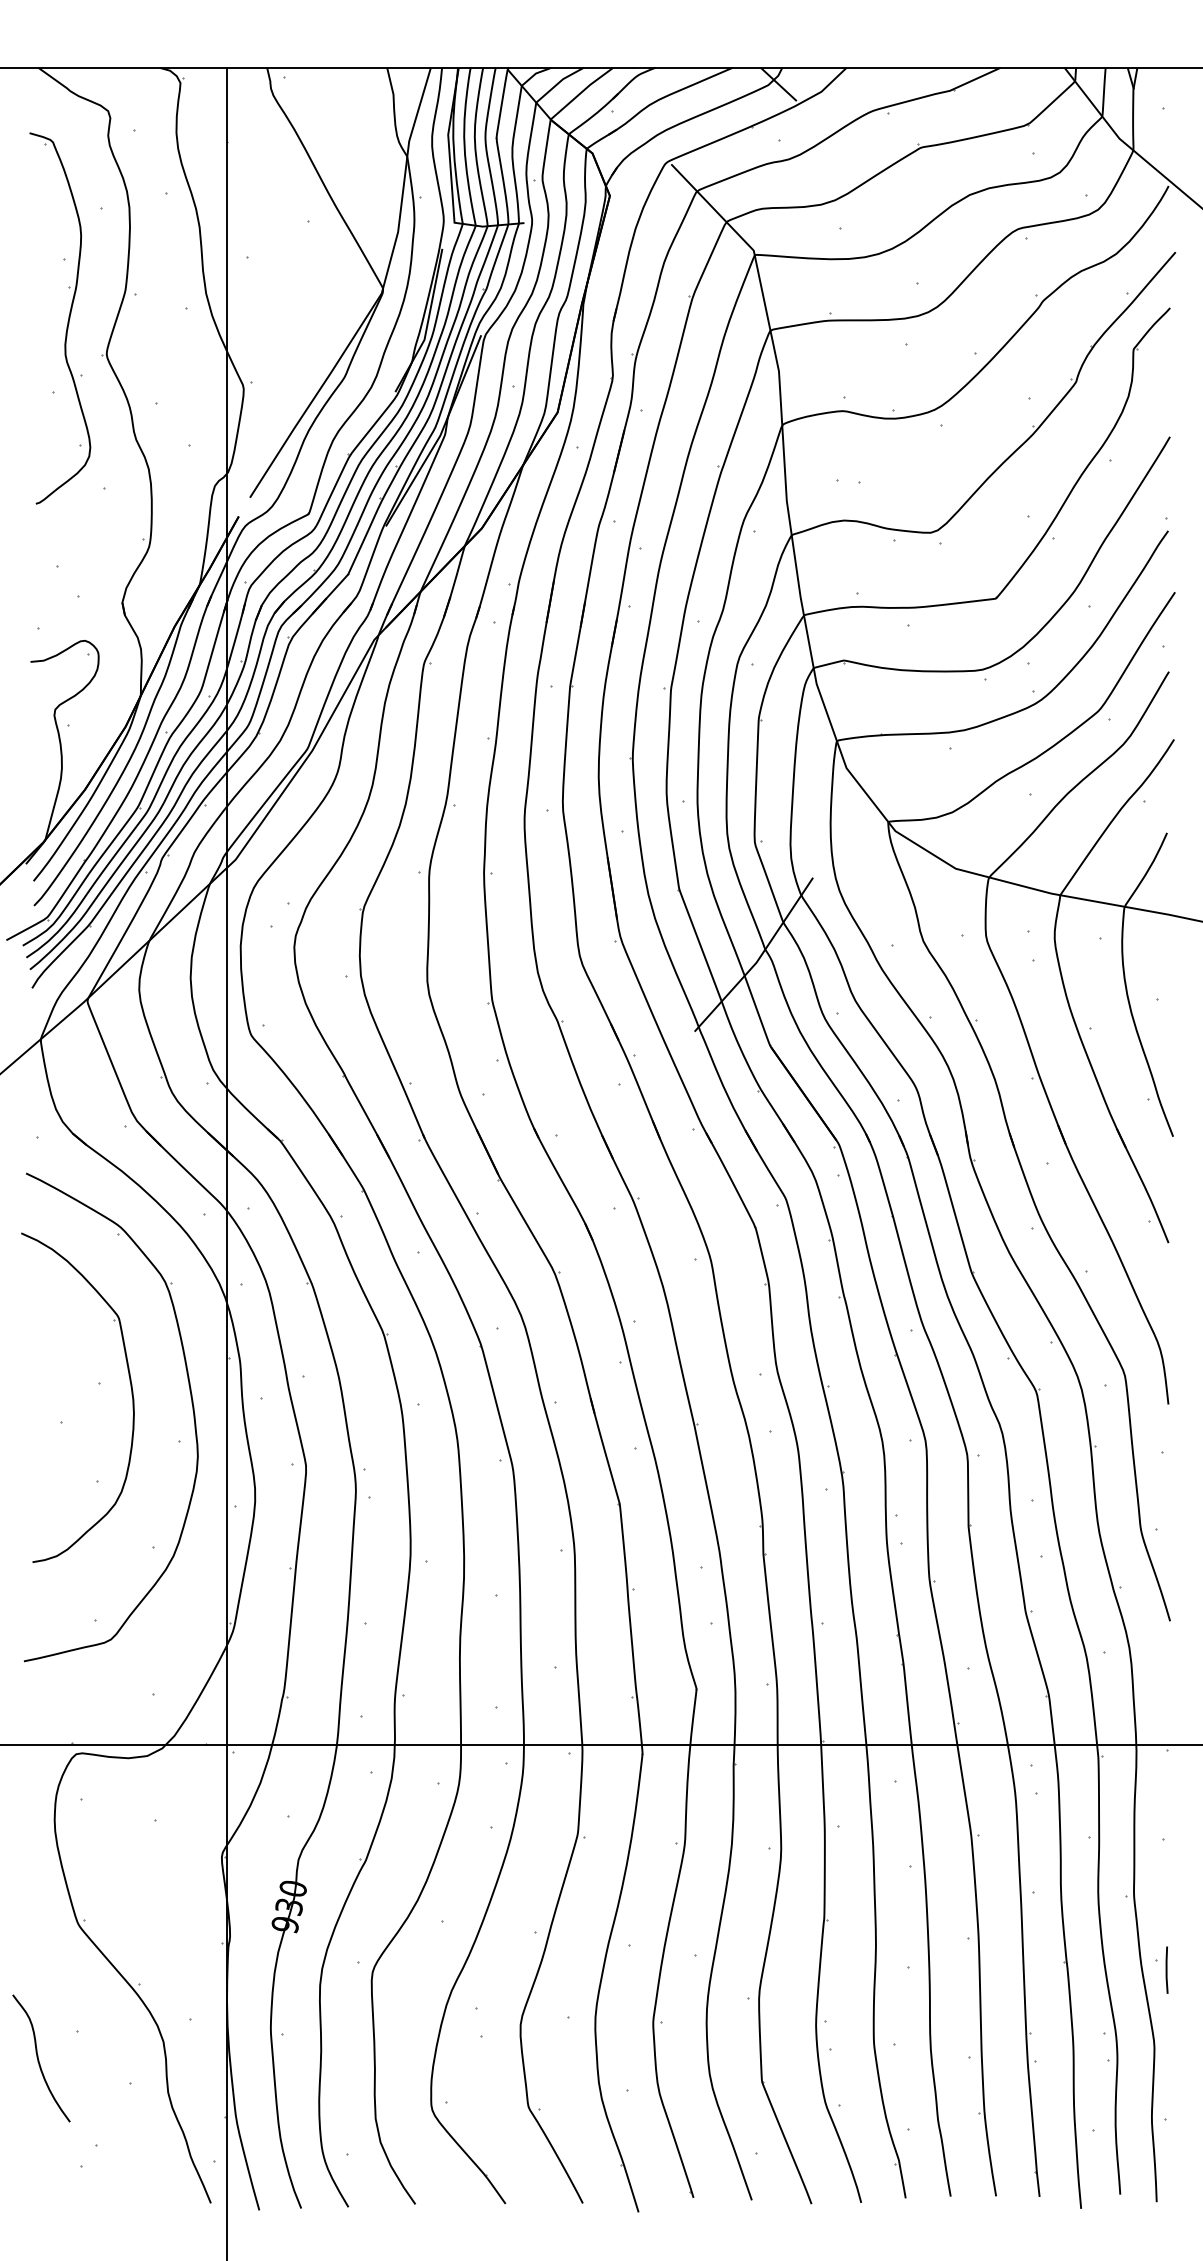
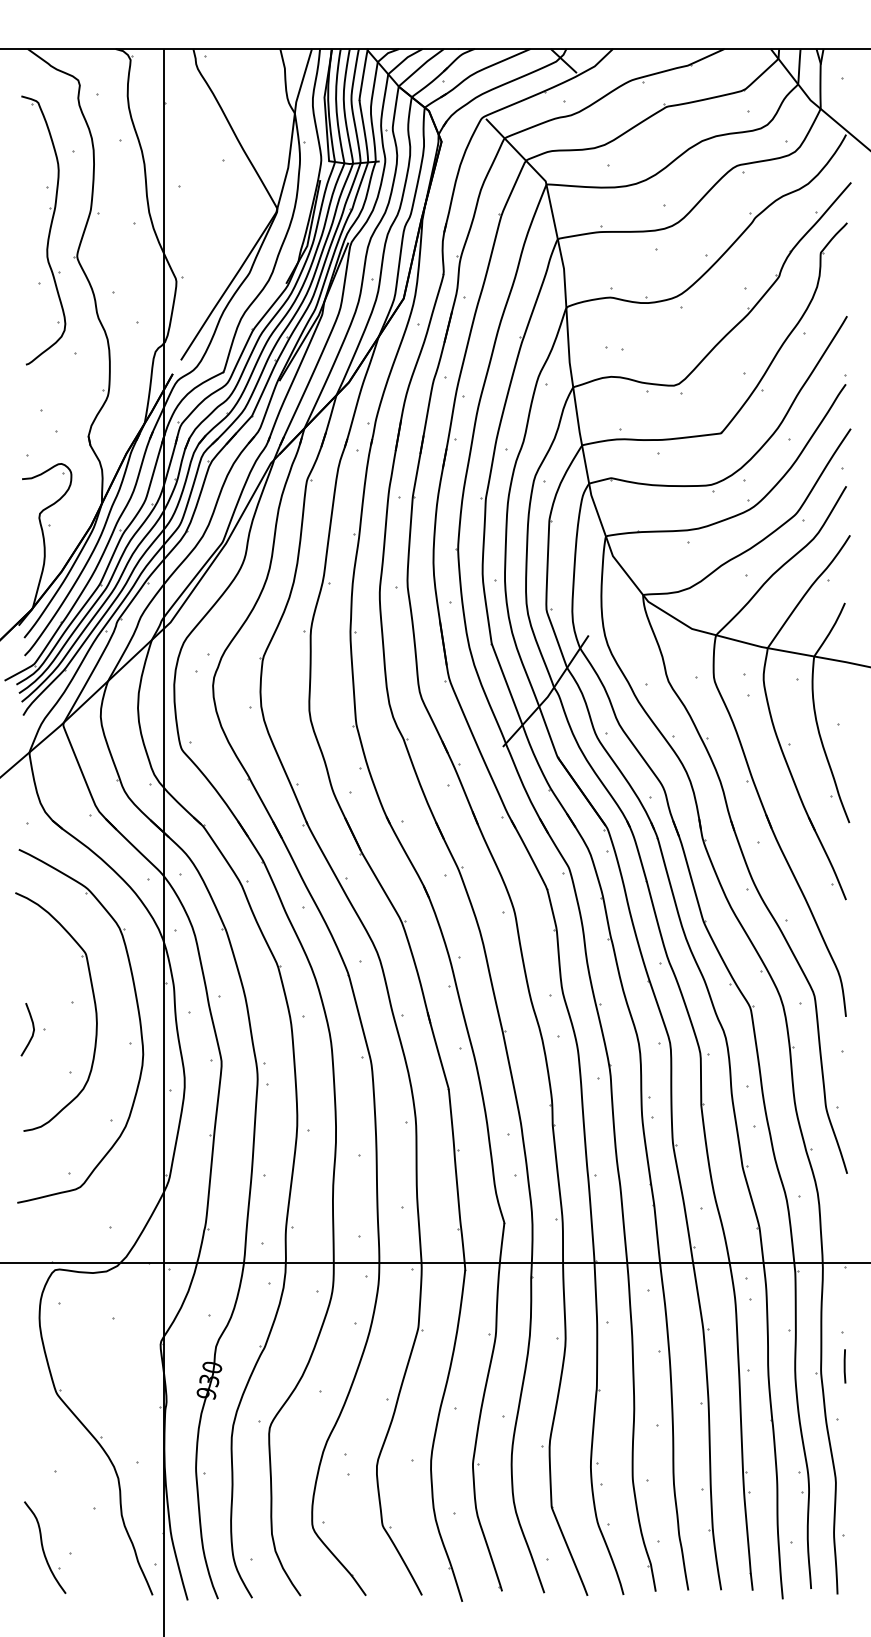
curve: (45, 1419) -> (32, 1027), added
line: (1166, 1969) -> (844, 1365), moved
curve: (39, 2060) -> (43, 1549), moved

